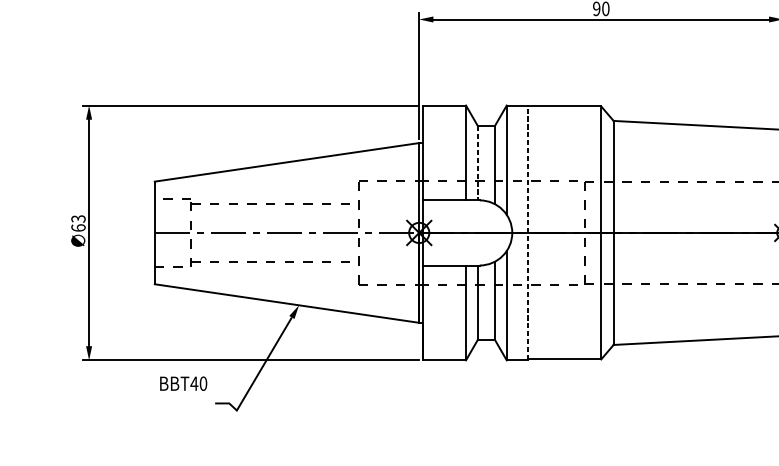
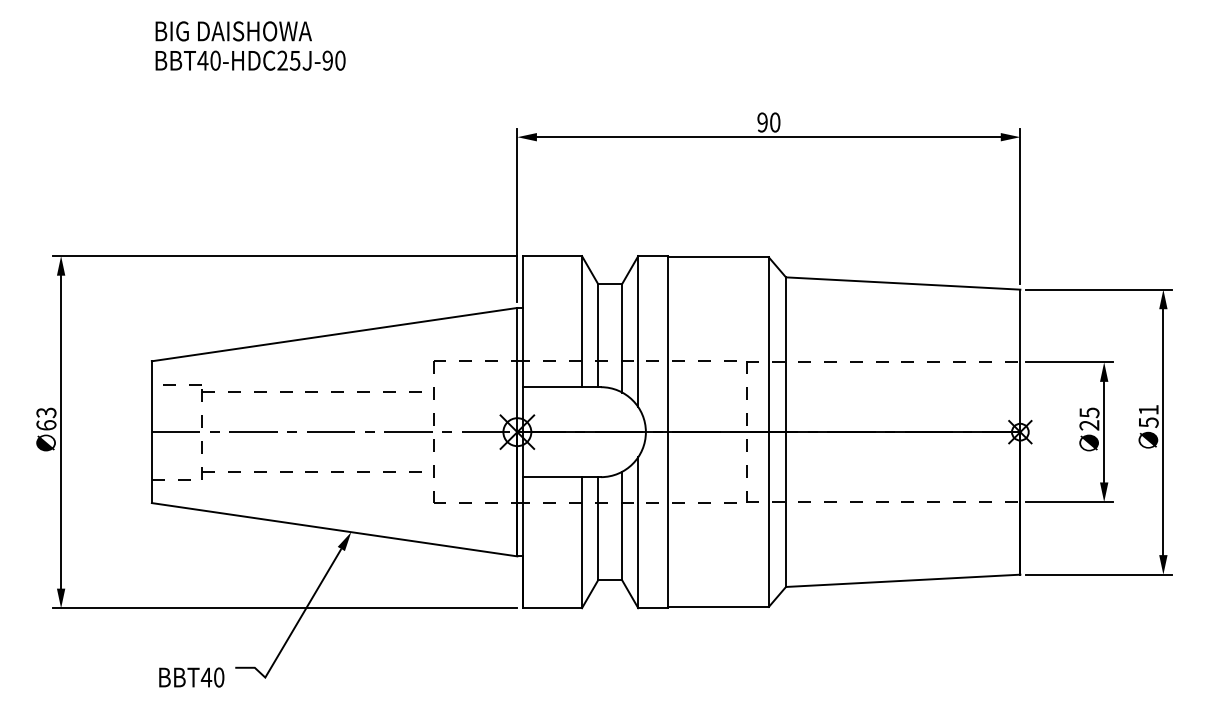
line: (477, 162) -> (598, 335), dashed -> solid
line: (528, 232) -> (668, 431), dashed -> solid
text: (183, 383) -> (191, 677), moved

